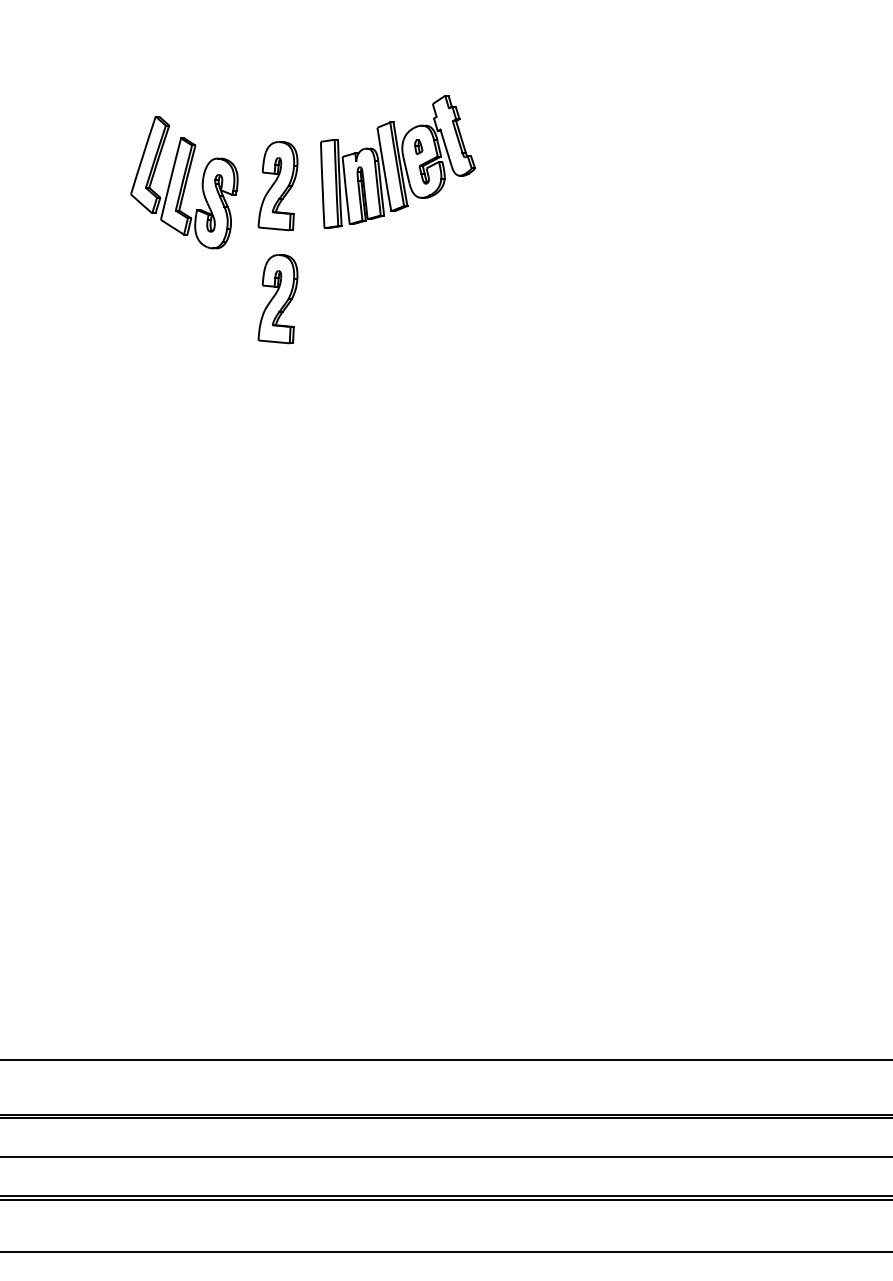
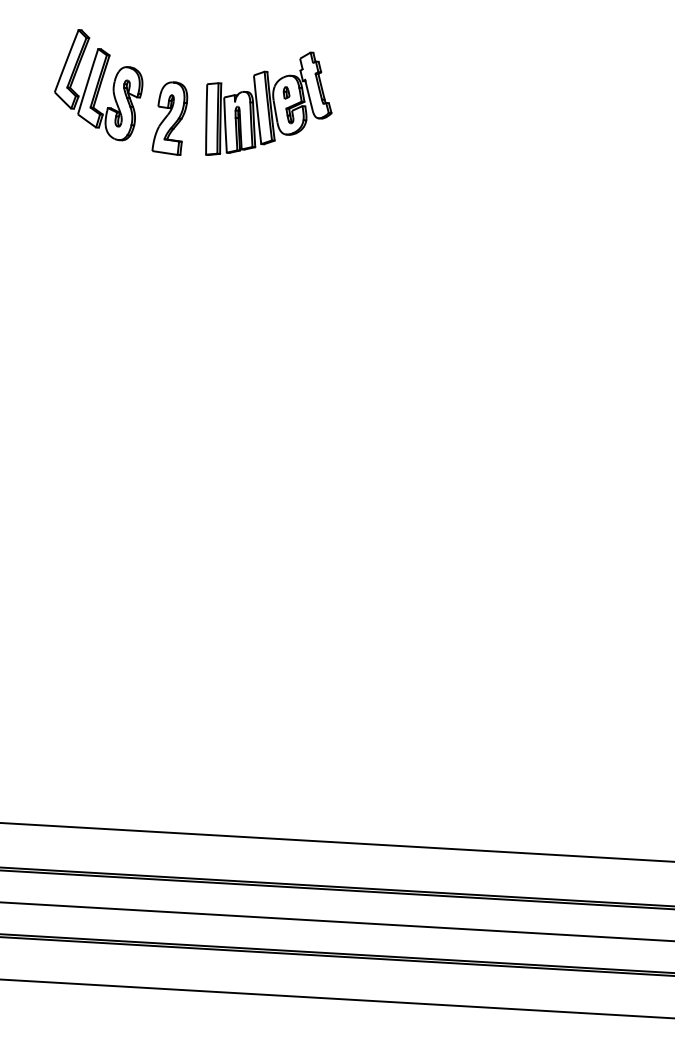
part: (184, 182) -> (98, 85), moved
part: (277, 299) -> (164, 210), removed

